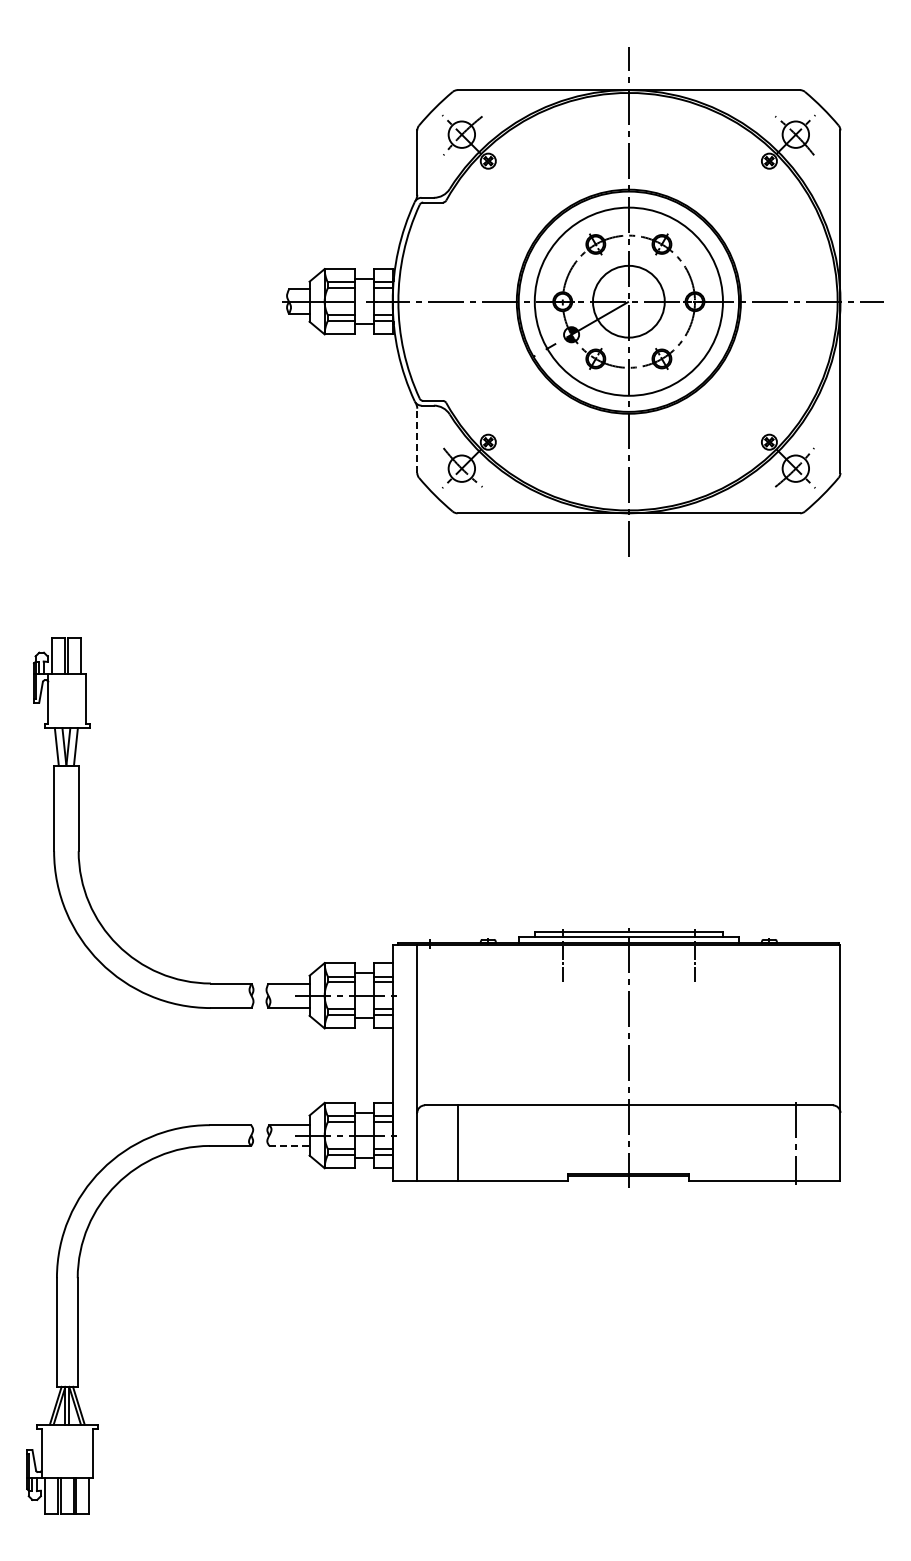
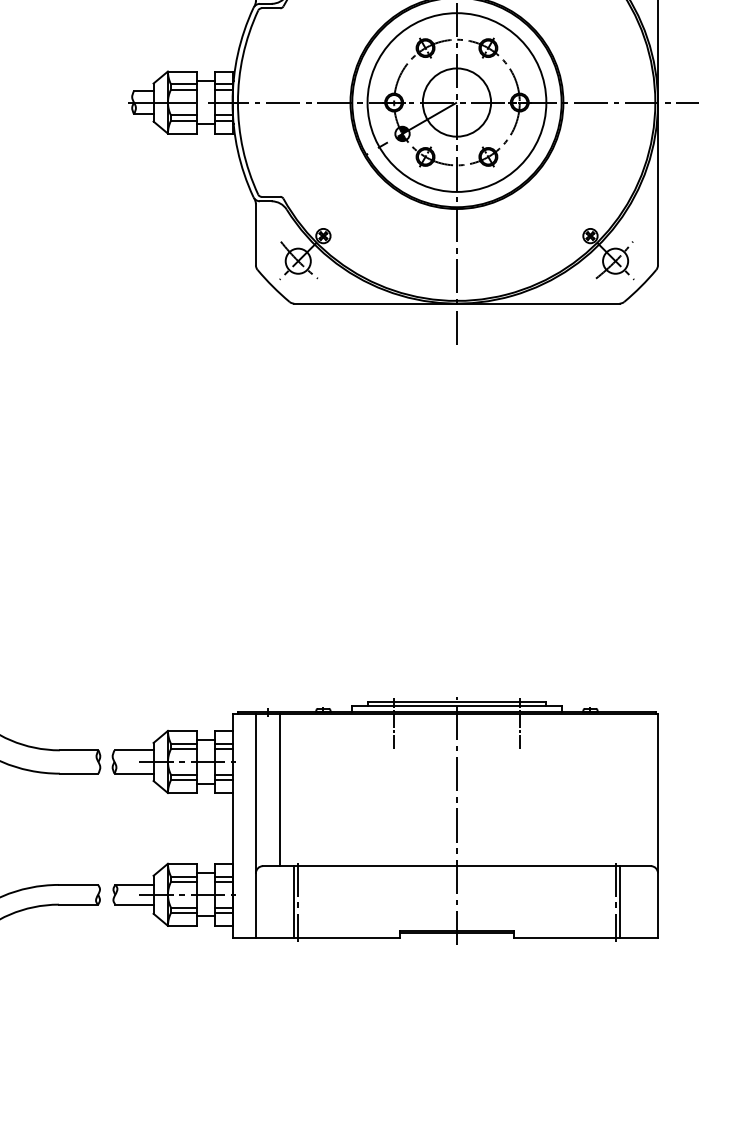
line: (417, 440) -> (256, 234), dashed -> solid
line: (442, 1024) -> (279, 789), added
line: (461, 1142) -> (297, 901), added
line: (800, 1142) -> (620, 901), added
line: (289, 1145) -> (134, 904), dashed -> solid

